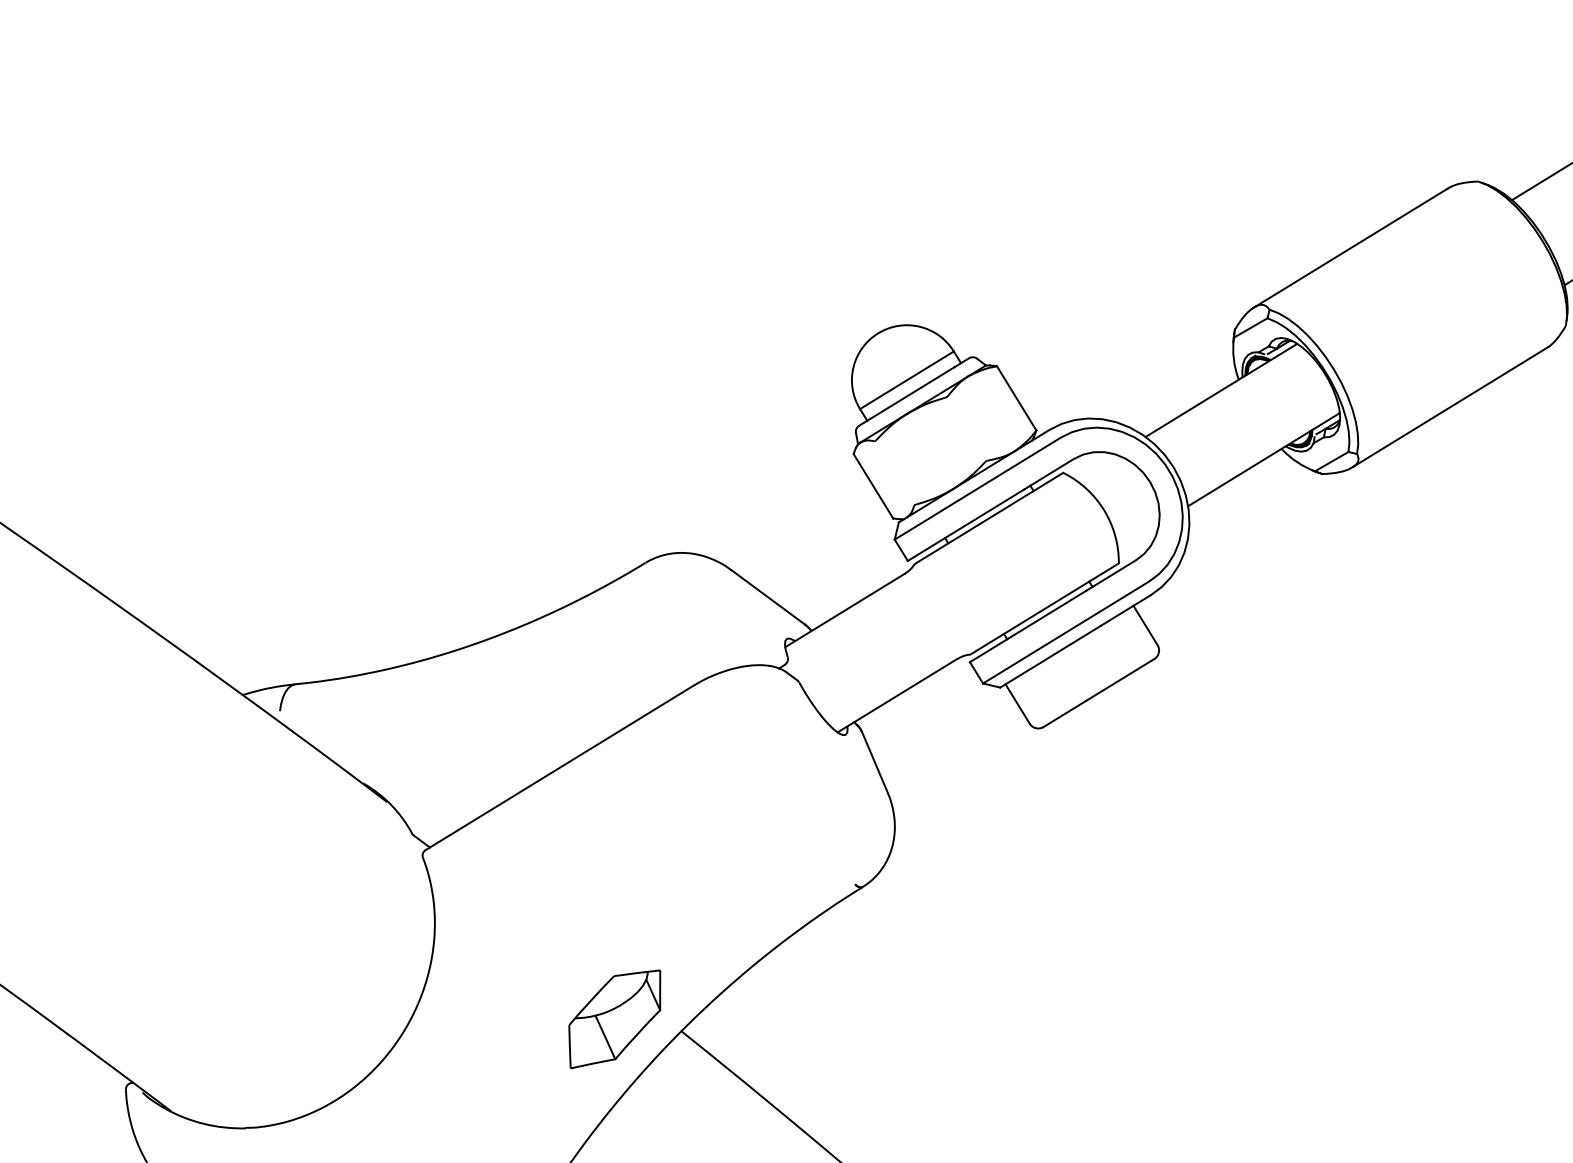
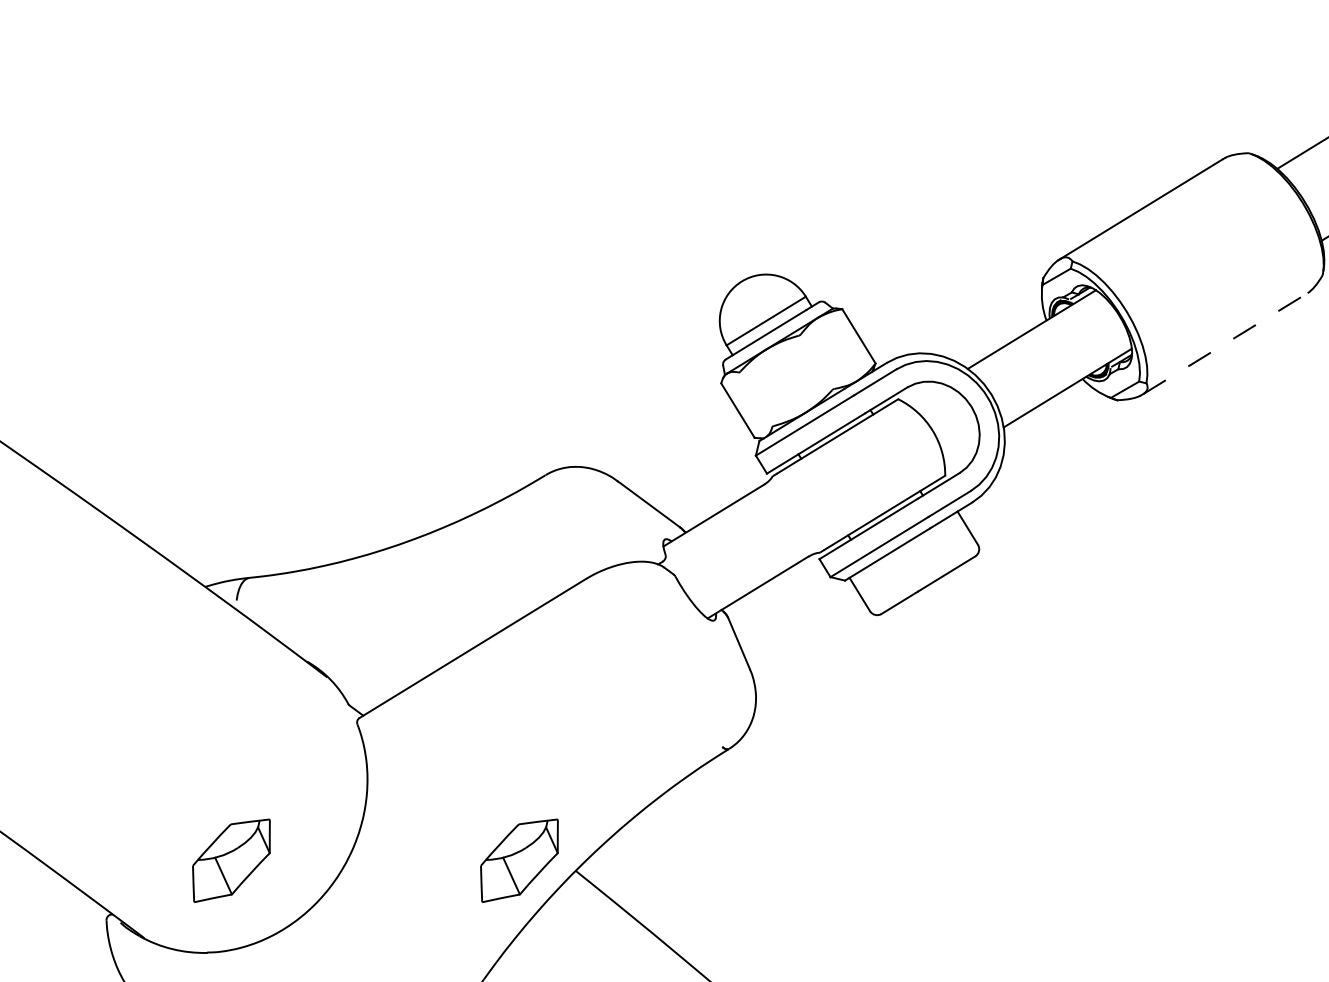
line: (1450, 406) -> (1225, 343), solid -> dashed
part: (273, 1018) -> (231, 860), added

